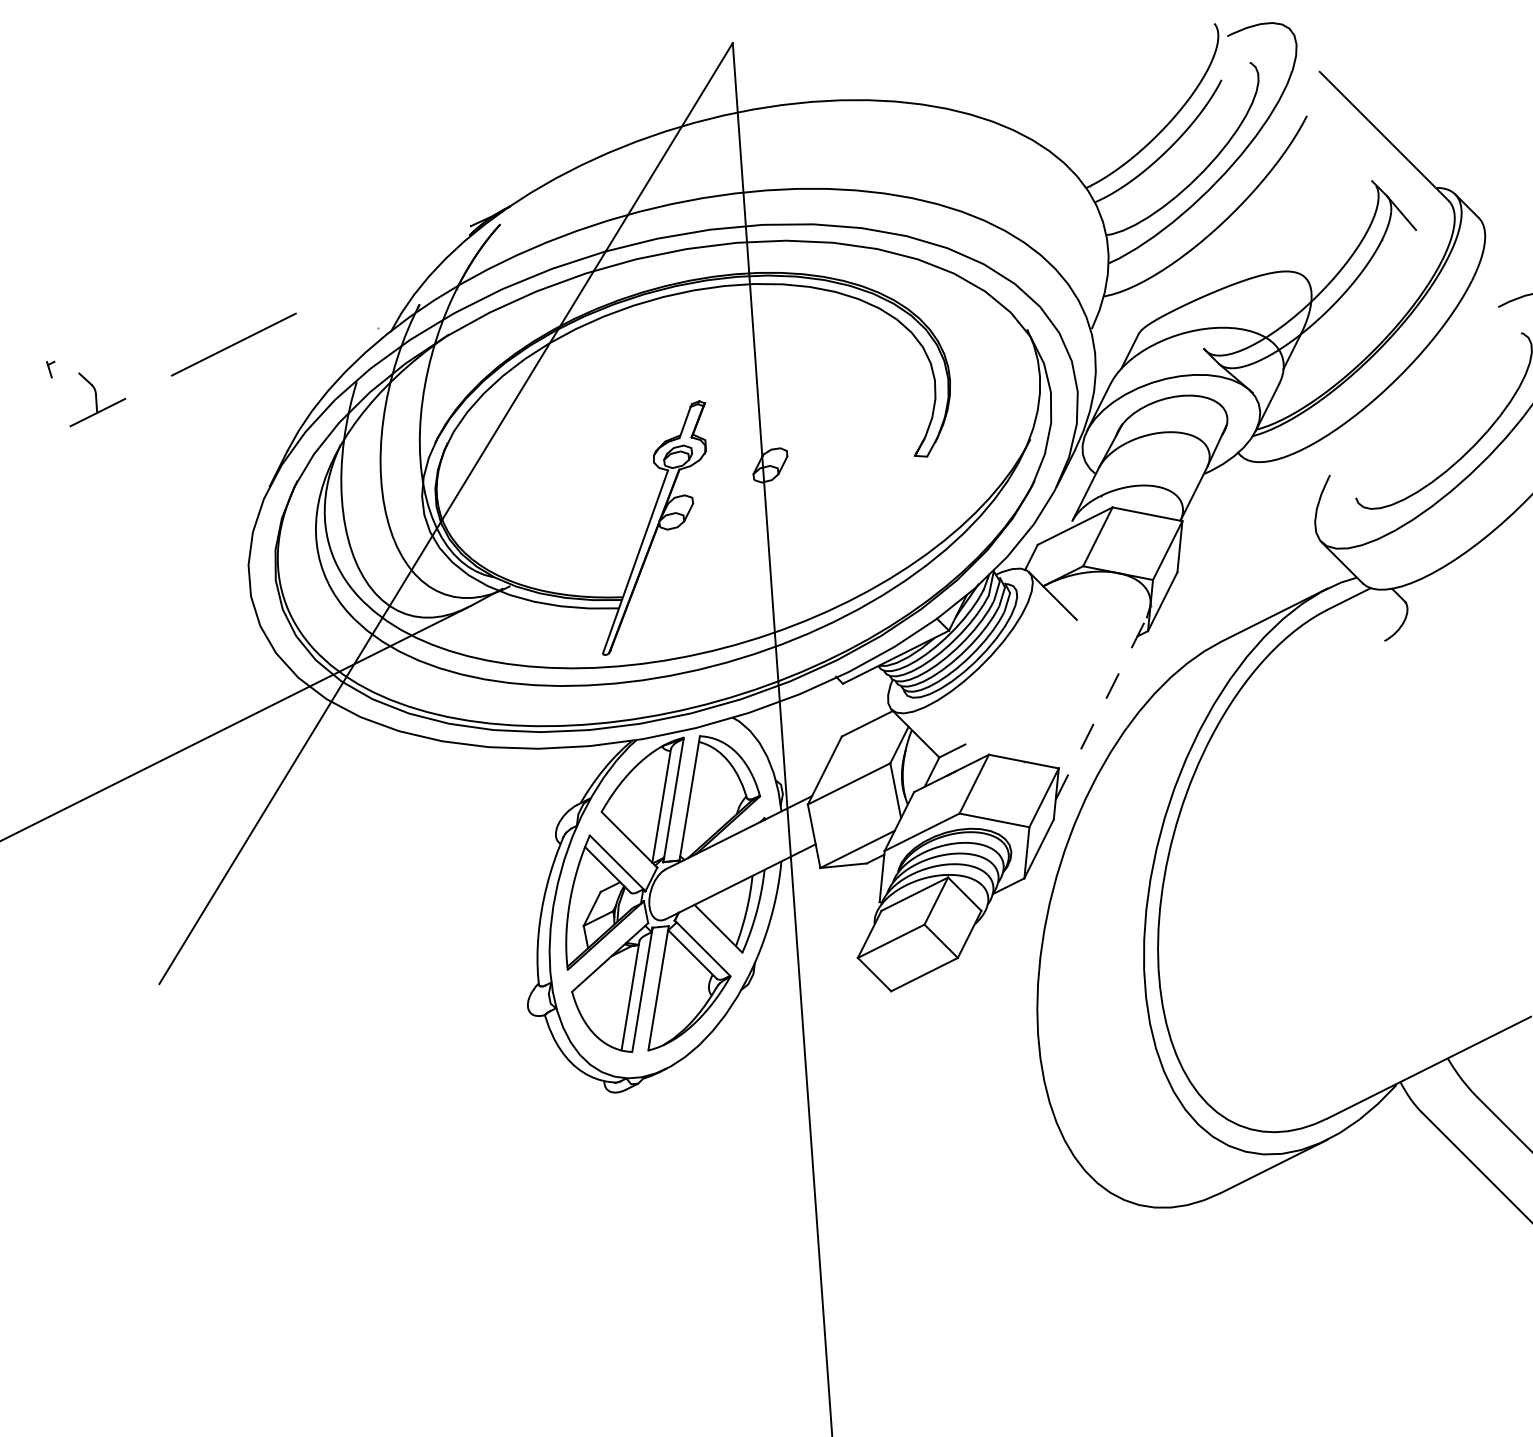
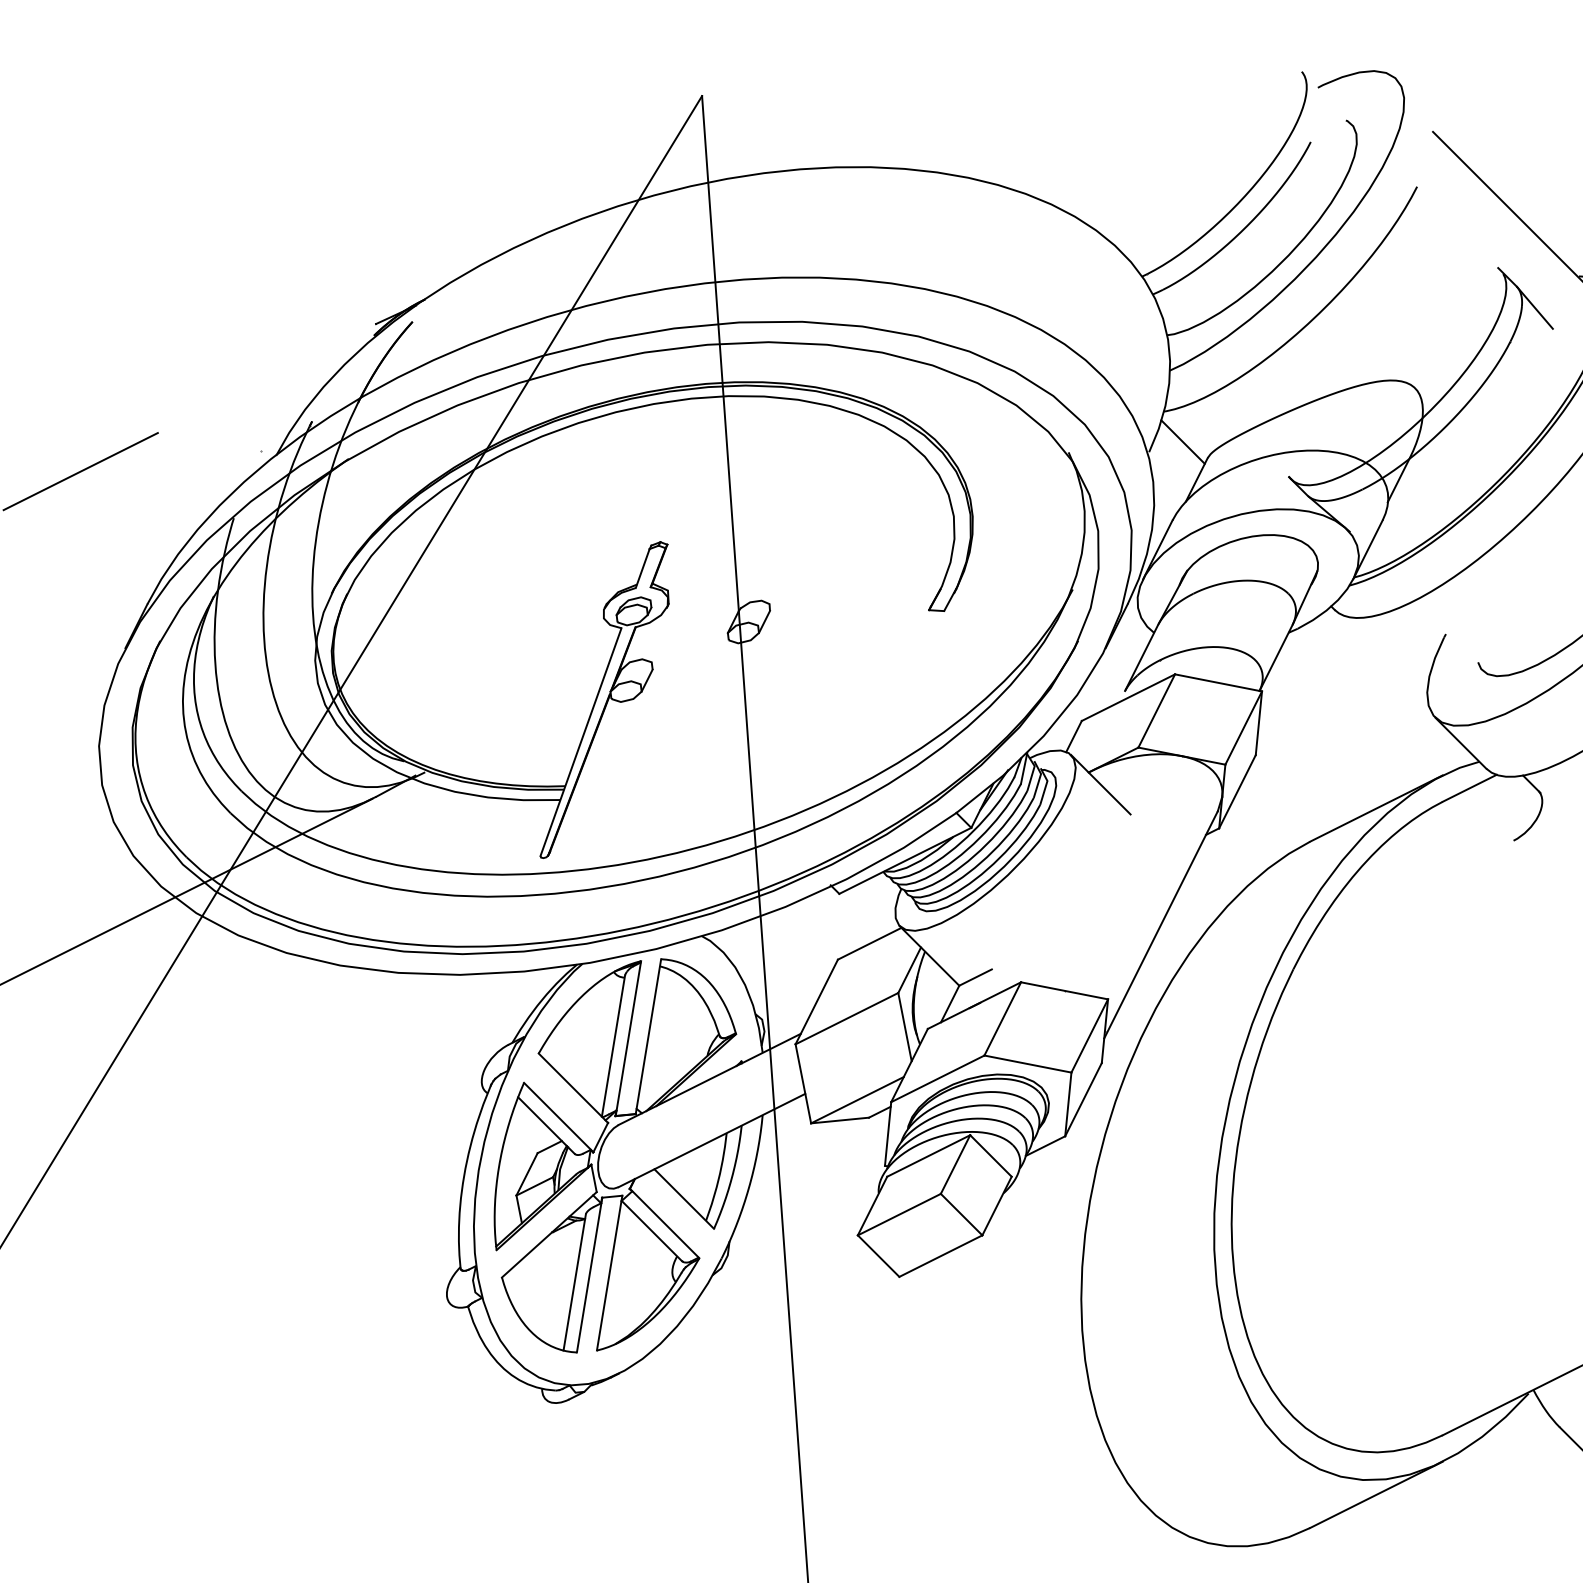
line: (1118, 320) -> (1182, 441), added
line: (1101, 708) -> (1161, 924), dashed -> solid

